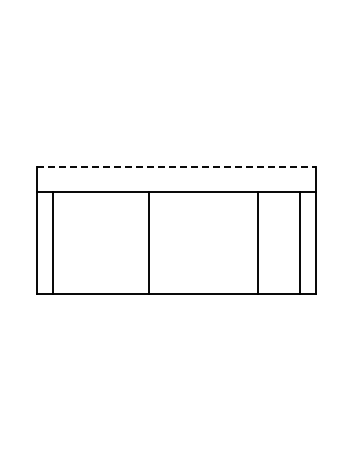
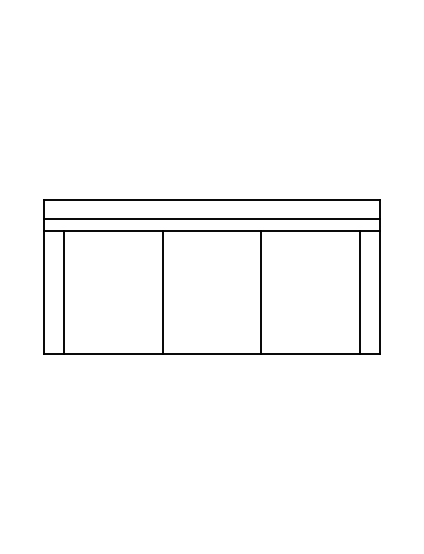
line: (176, 166) -> (212, 200), dashed -> solid
line: (176, 182) -> (212, 219), added
line: (149, 243) -> (162, 292), moved
line: (257, 243) -> (261, 292), moved

